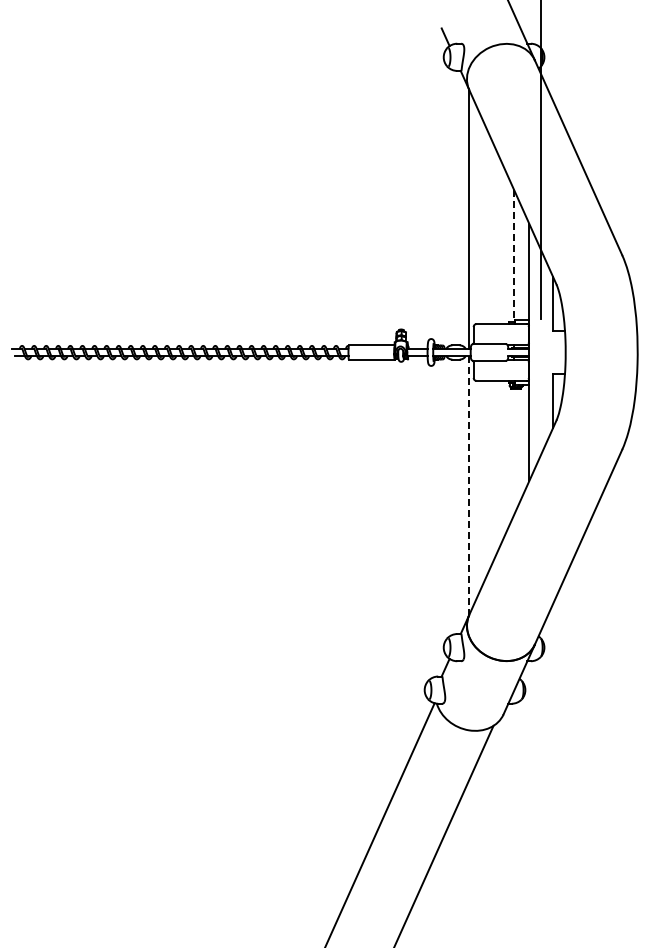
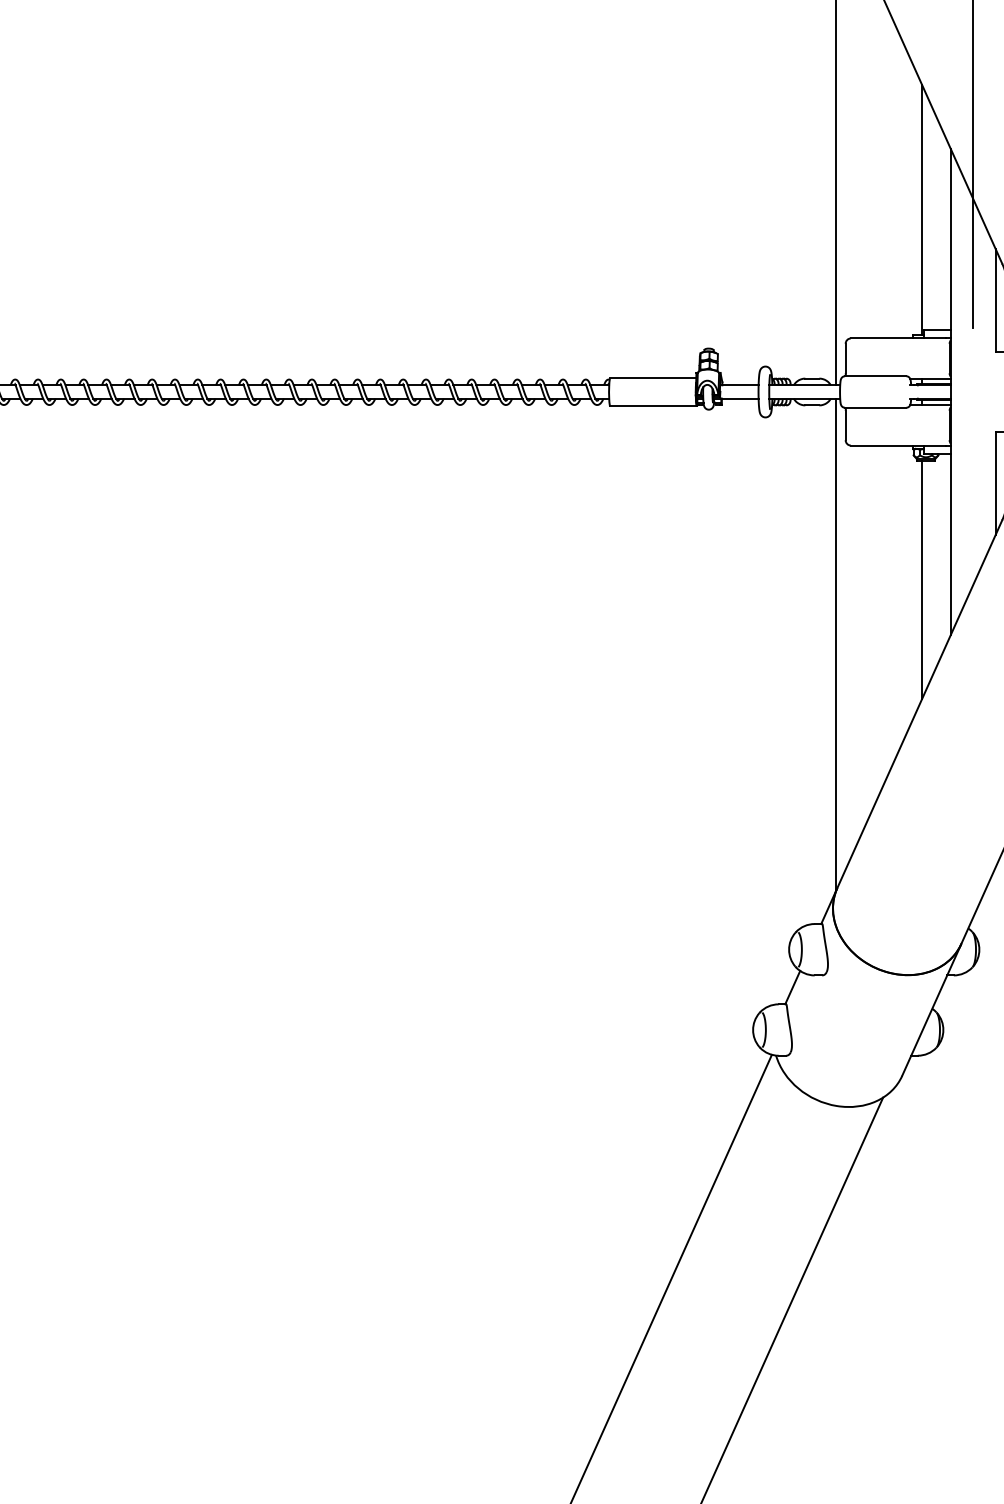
line: (514, 256) -> (922, 210), dashed -> solid
line: (514, 451) -> (922, 579), added
line: (468, 486) -> (835, 645), dashed -> solid

